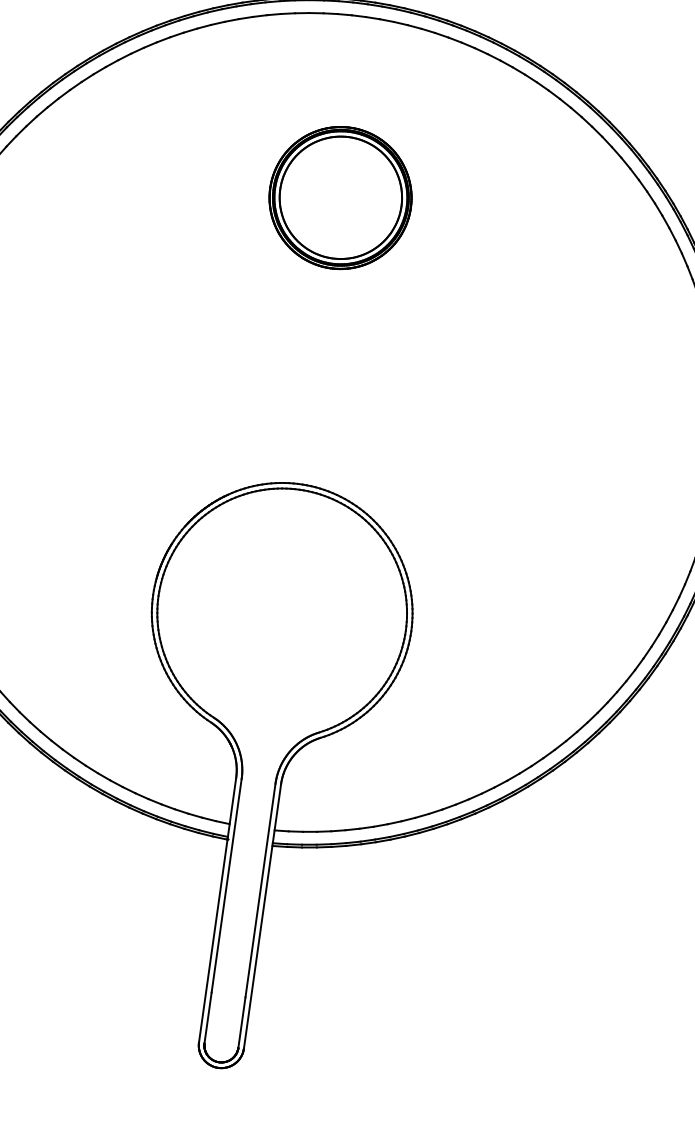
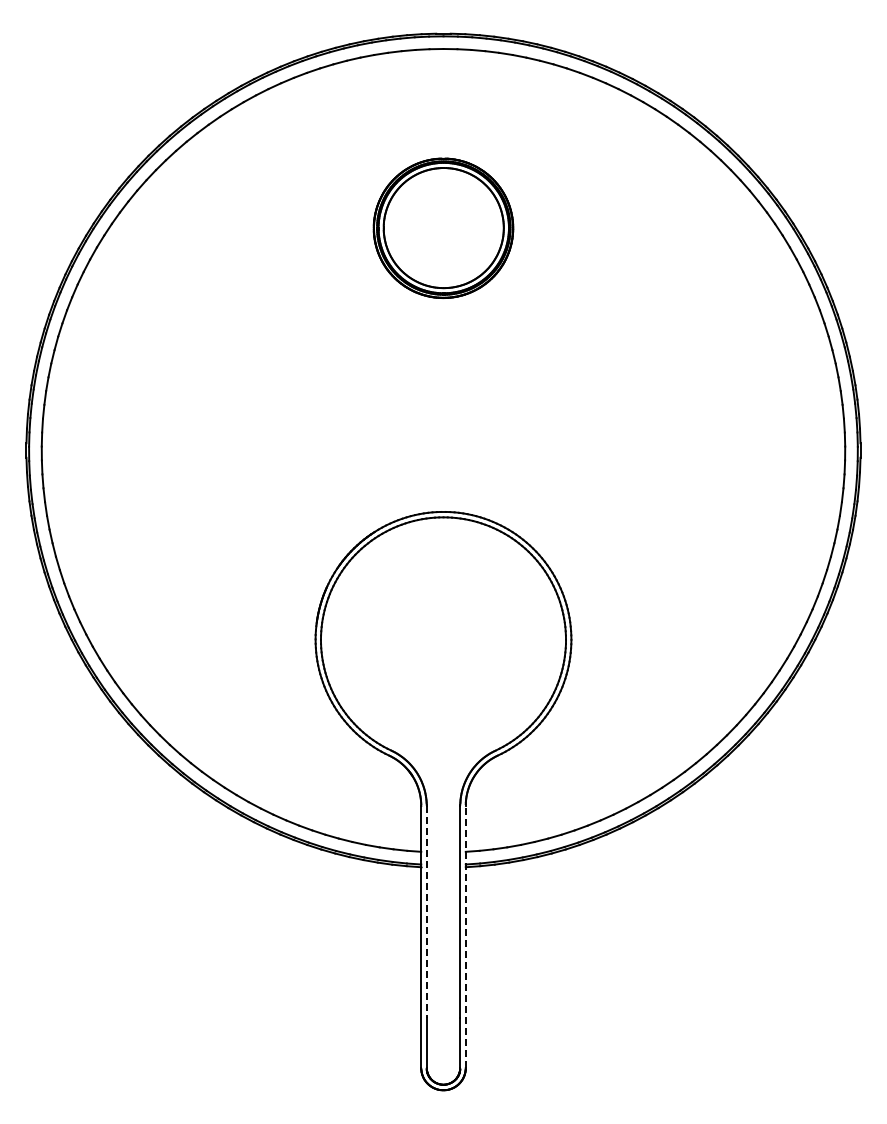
line: (226, 886) -> (426, 912), solid -> dashed
line: (262, 915) -> (465, 936), solid -> dashed

